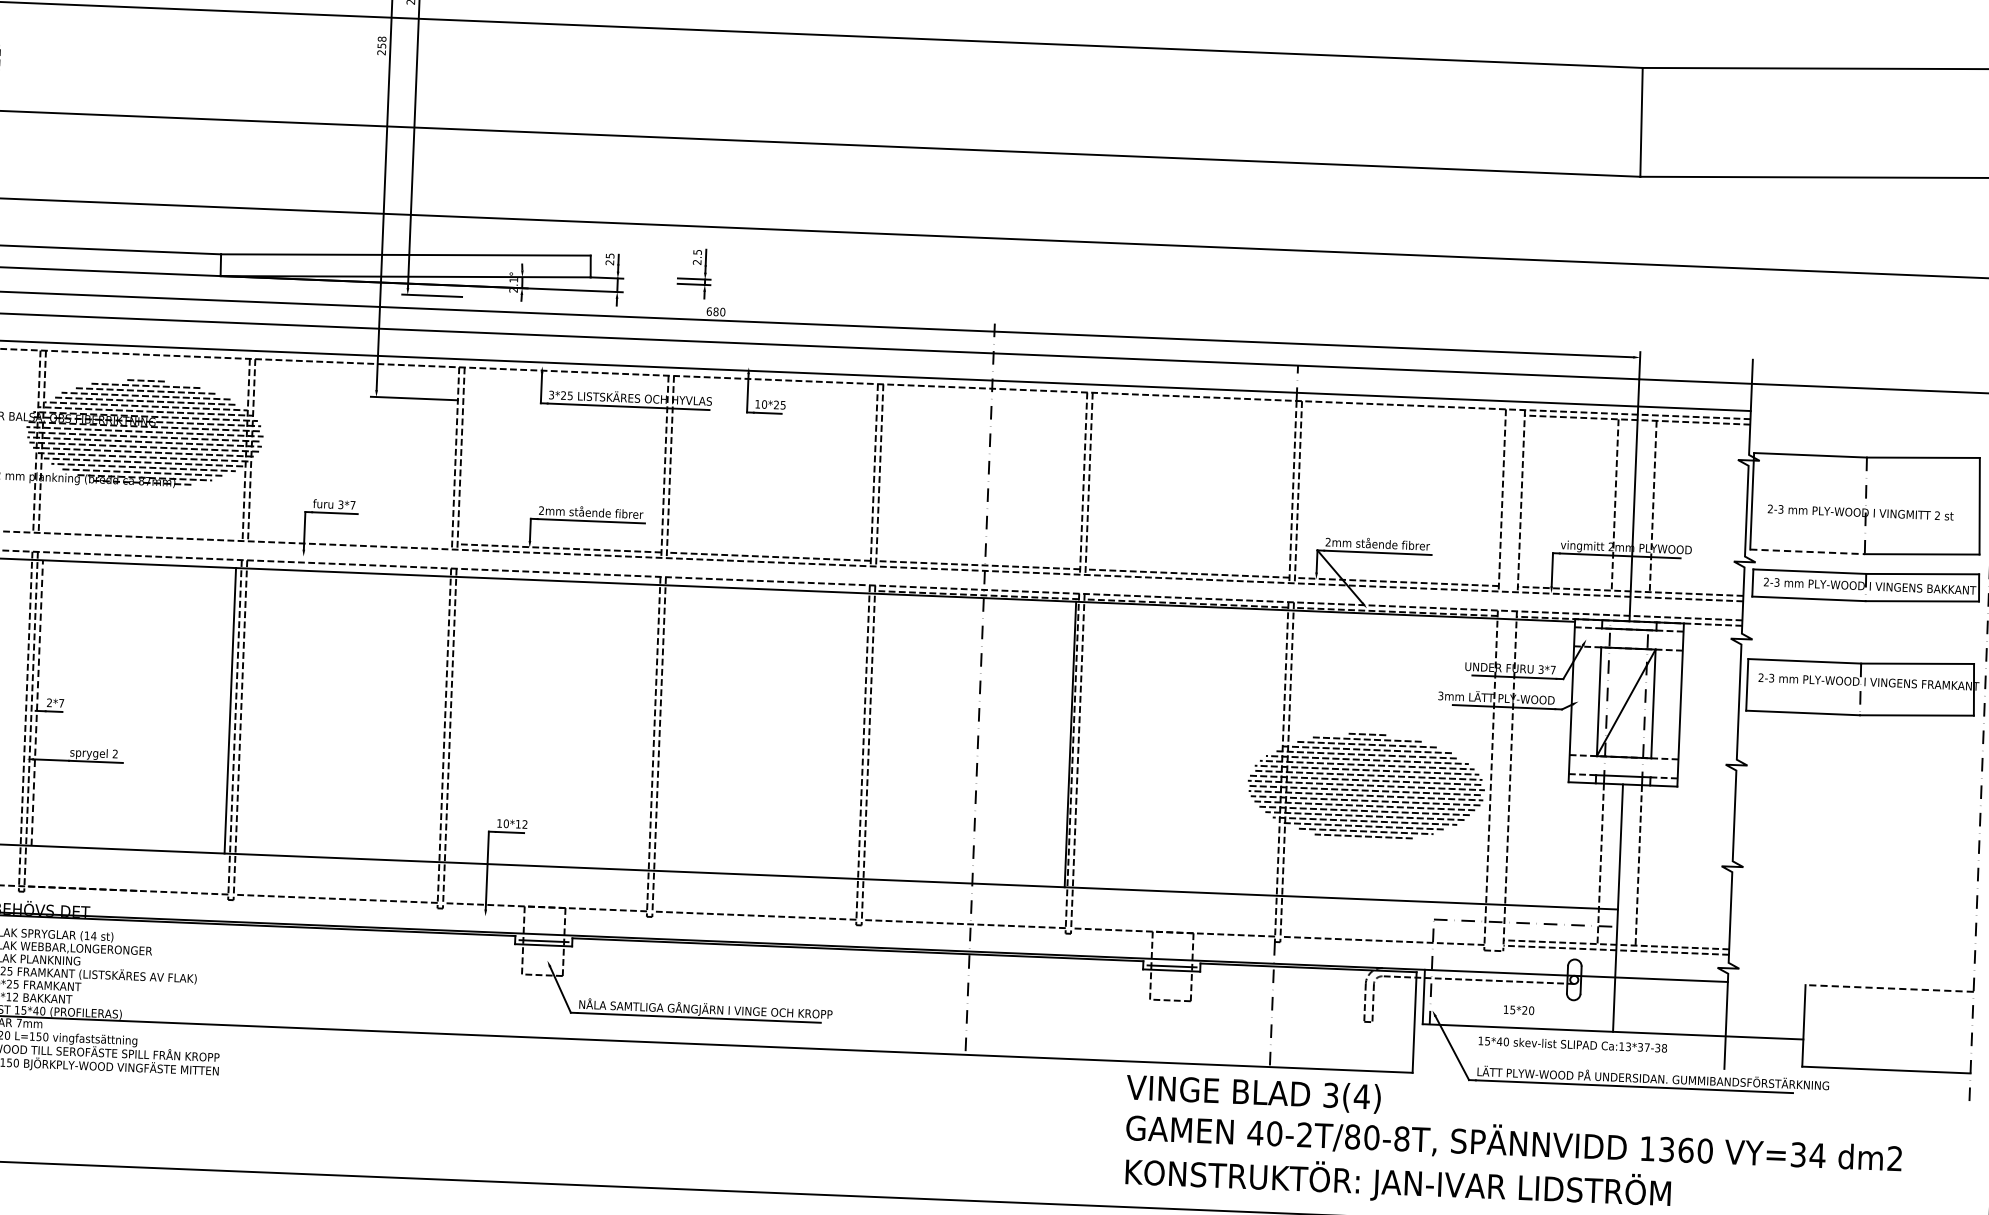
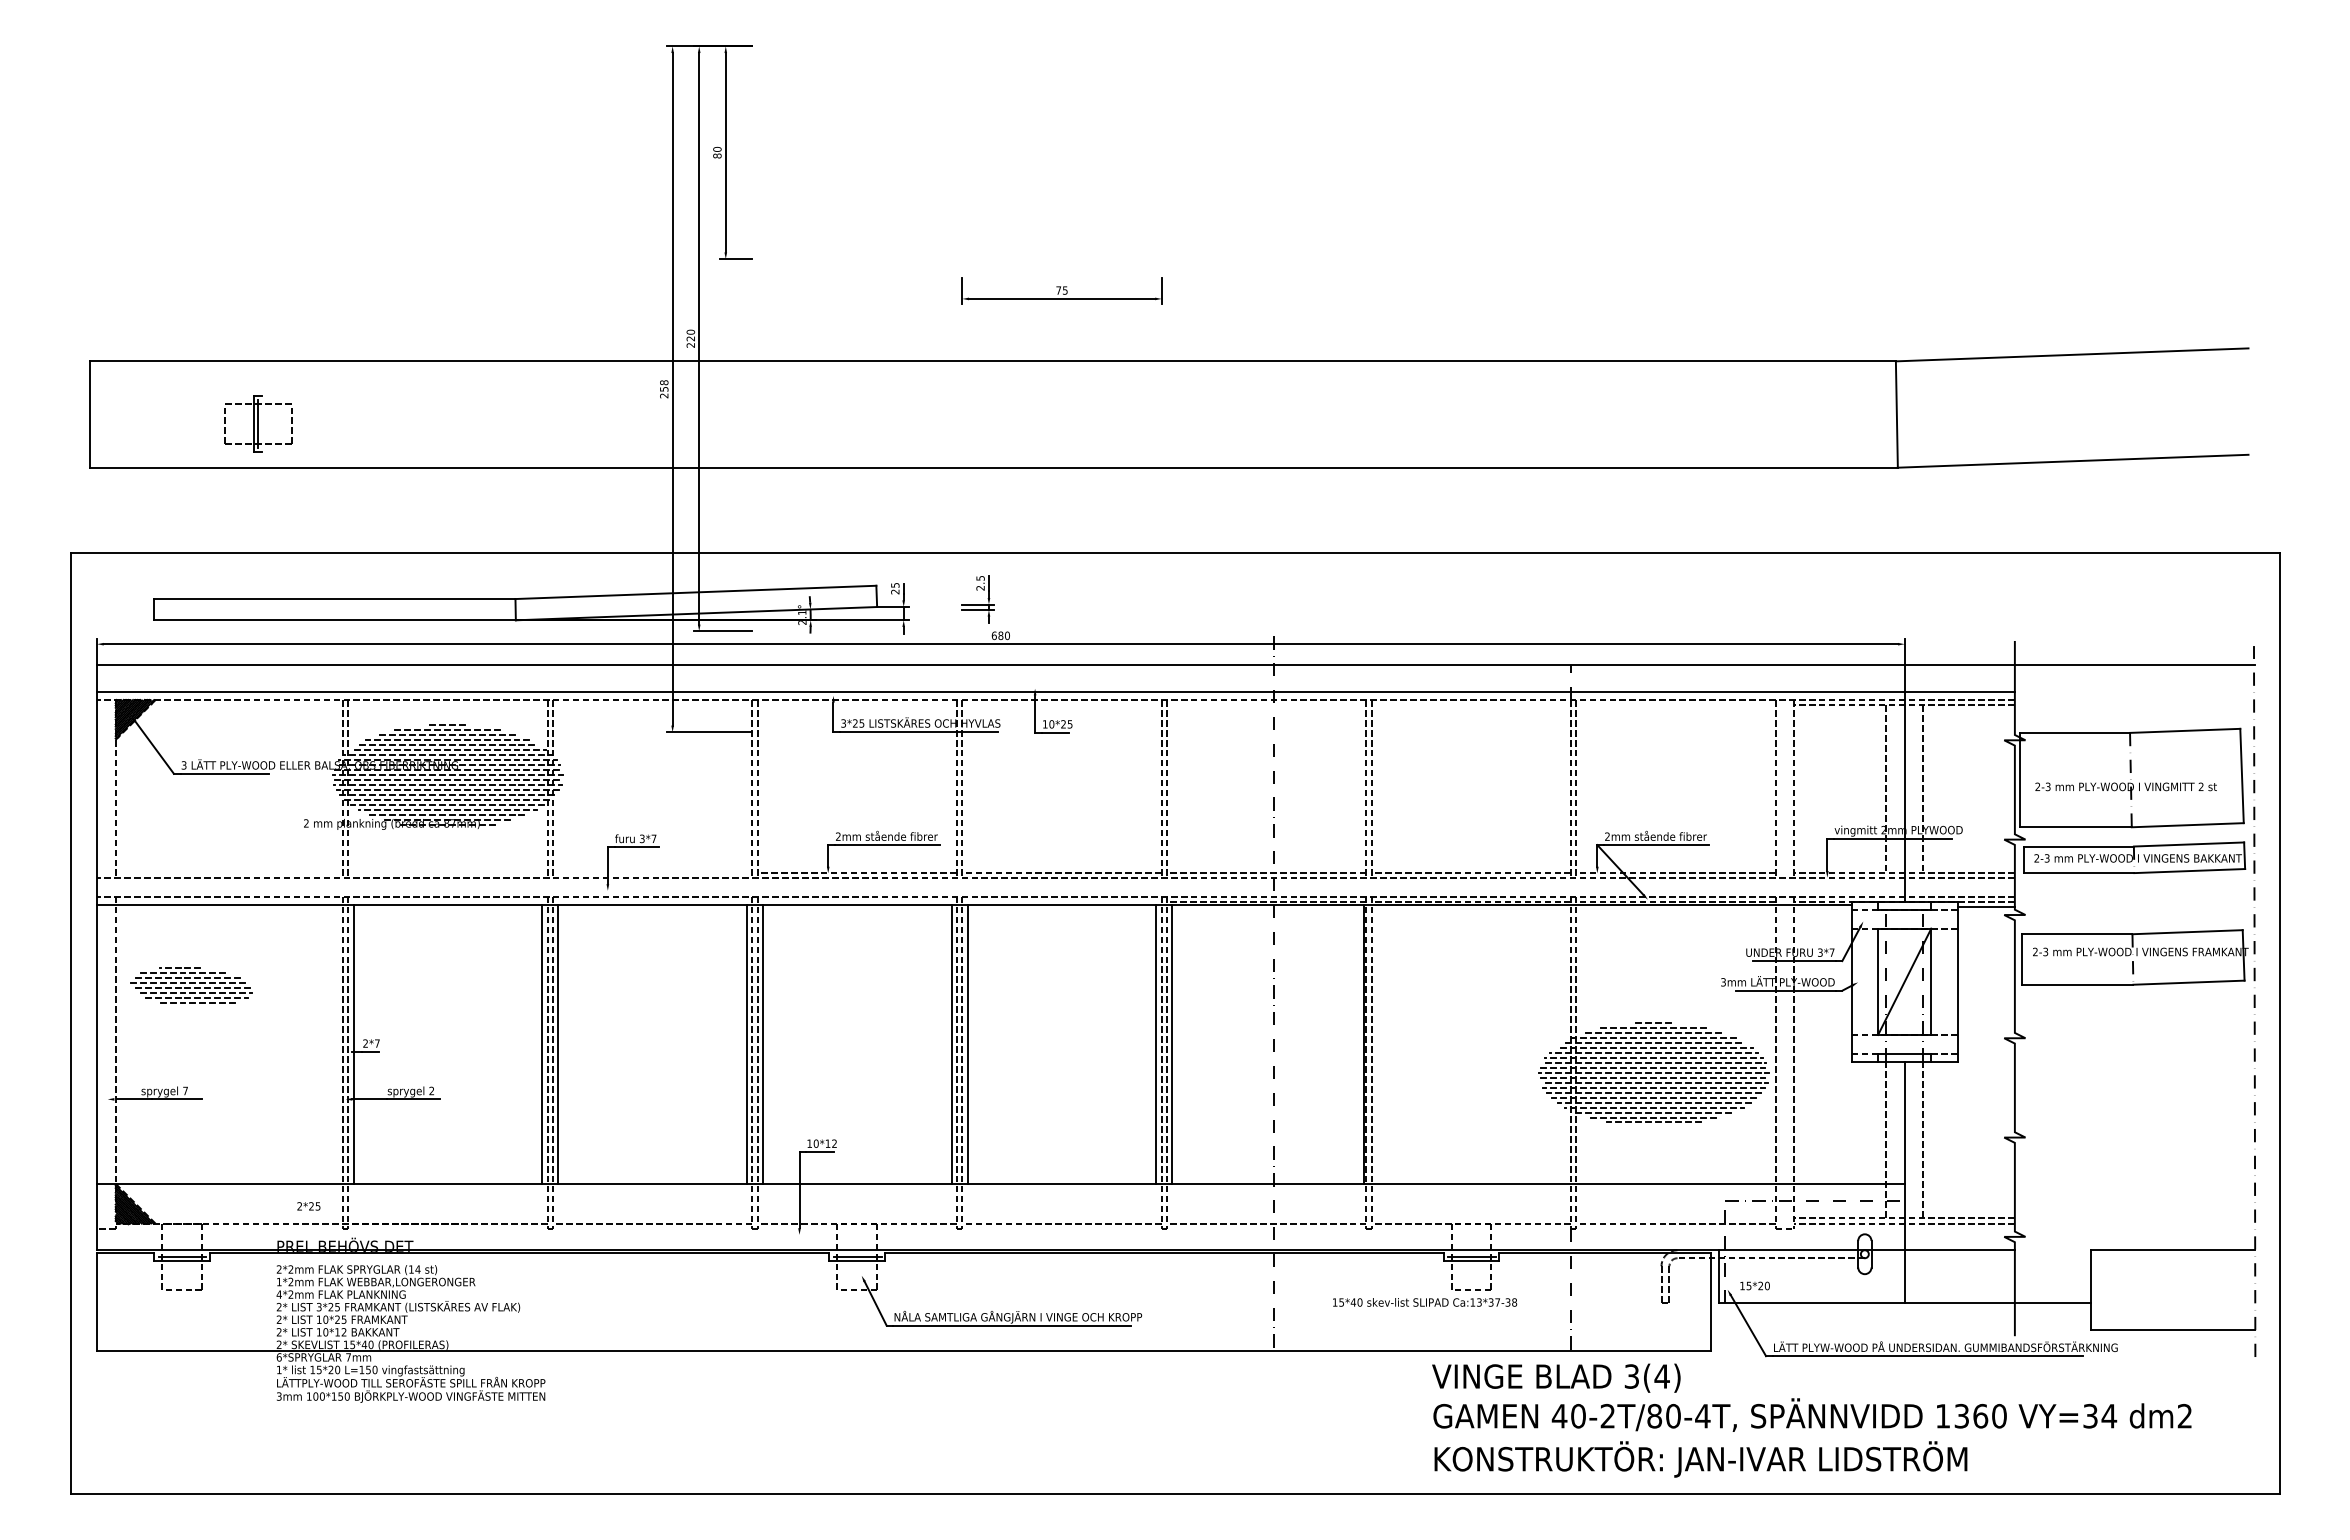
line: (1808, 552) -> (2076, 827), dashed -> solid
line: (1711, 630) -> (1985, 907), added
line: (37, 703) -> (353, 1044), dashed -> solid
line: (246, 710) -> (558, 1043), added
line: (440, 718) -> (747, 1043), added
line: (456, 719) -> (763, 1043), added
line: (648, 726) -> (951, 1043), added
line: (665, 727) -> (967, 1043), added
line: (858, 735) -> (1156, 1043), added
line: (874, 735) -> (1172, 1043), added
line: (1889, 988) -> (2172, 1250), dashed -> solid
text: (1518, 1009) -> (1754, 1285), moved
text: (1573, 1044) -> (1425, 1302), moved
text: (1401, 1138) -> (1702, 1415), 40-2T/80-8T, -> 40-2T/80-4T,

